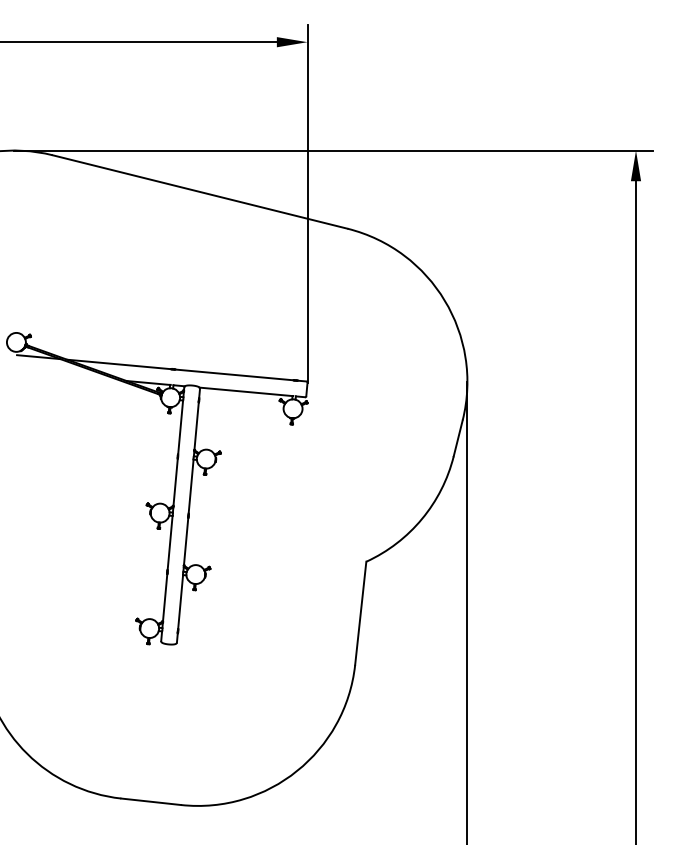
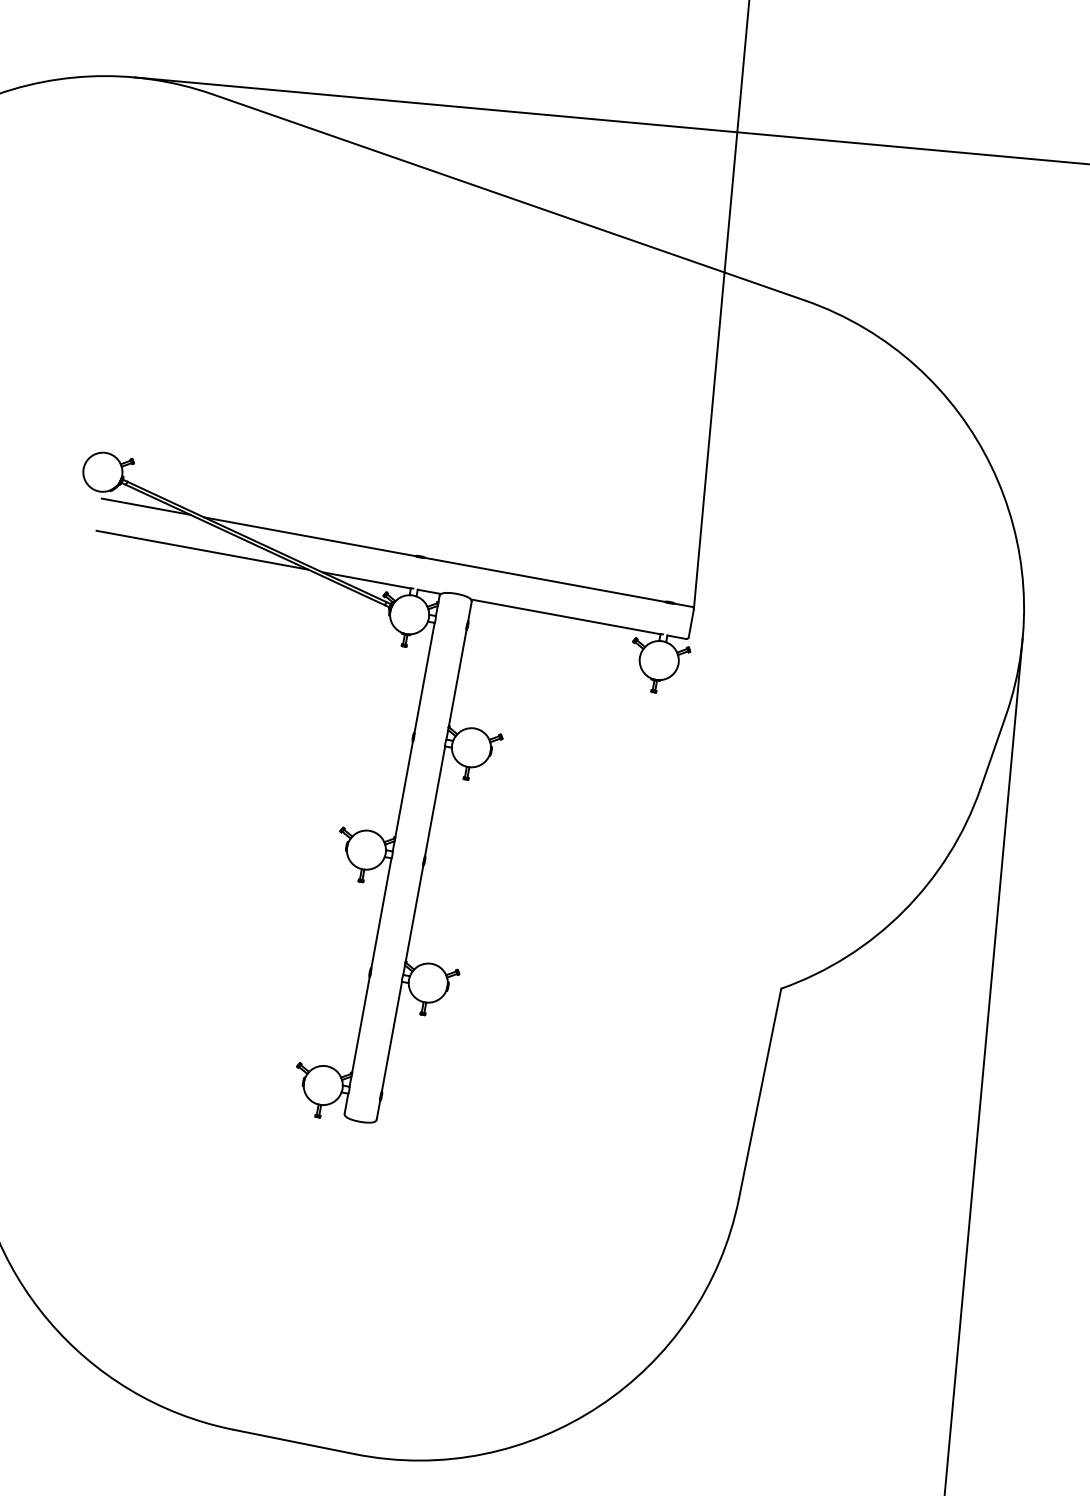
line: (67, 375) -> (201, 549), added

